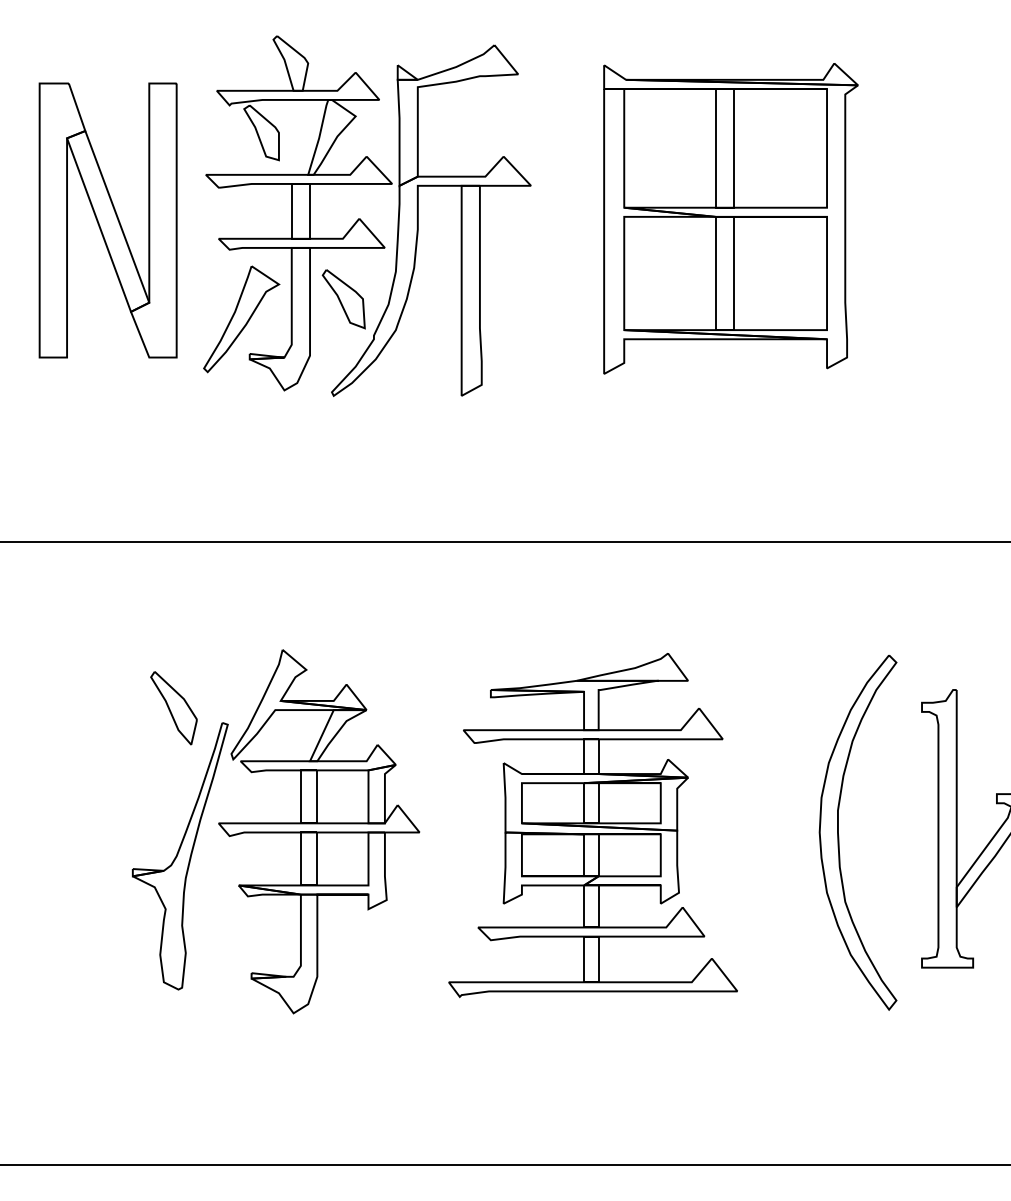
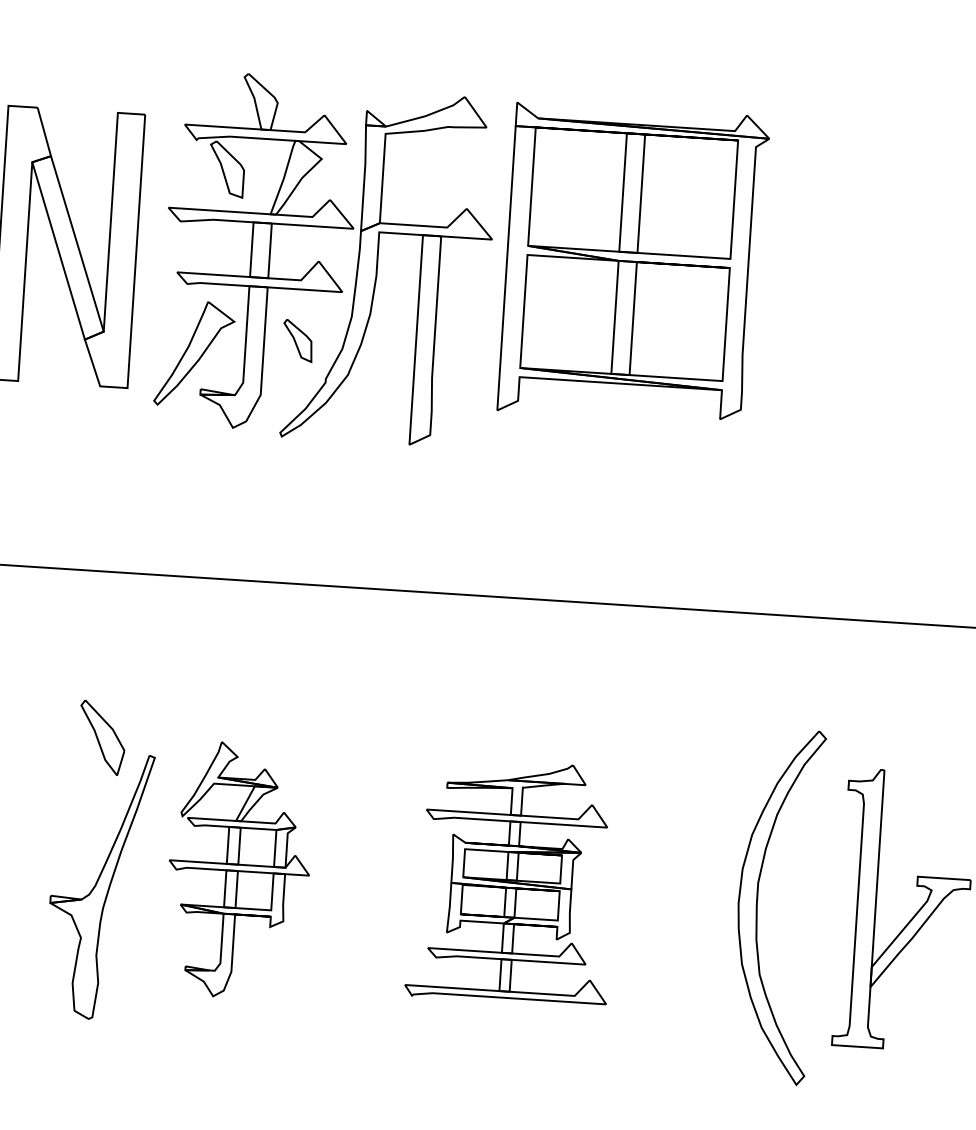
part: (730, 218) -> (633, 263), moved
part: (343, 299) -> (297, 340), size x0.7
part: (592, 825) -> (512, 881), size x0.7
part: (319, 831) -> (239, 870), size x0.7

